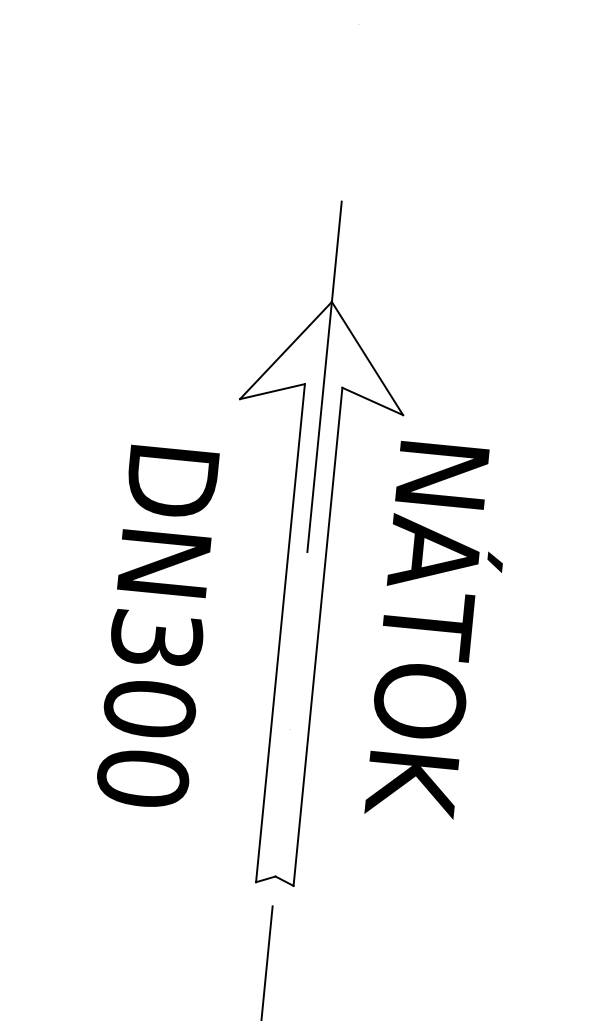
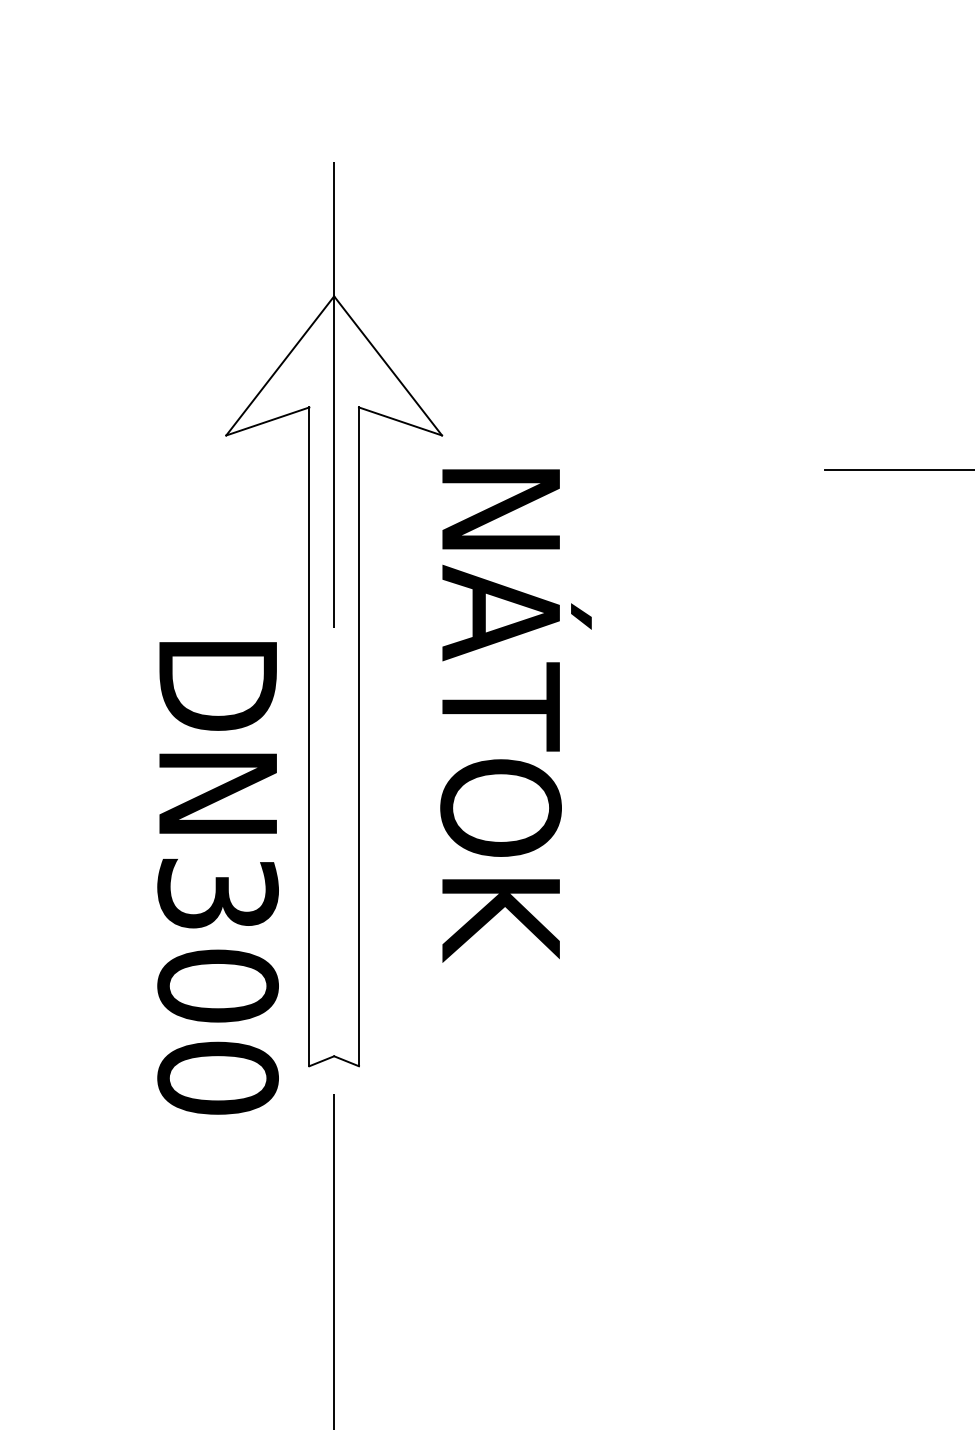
text: (157, 627) -> (217, 878), moved

